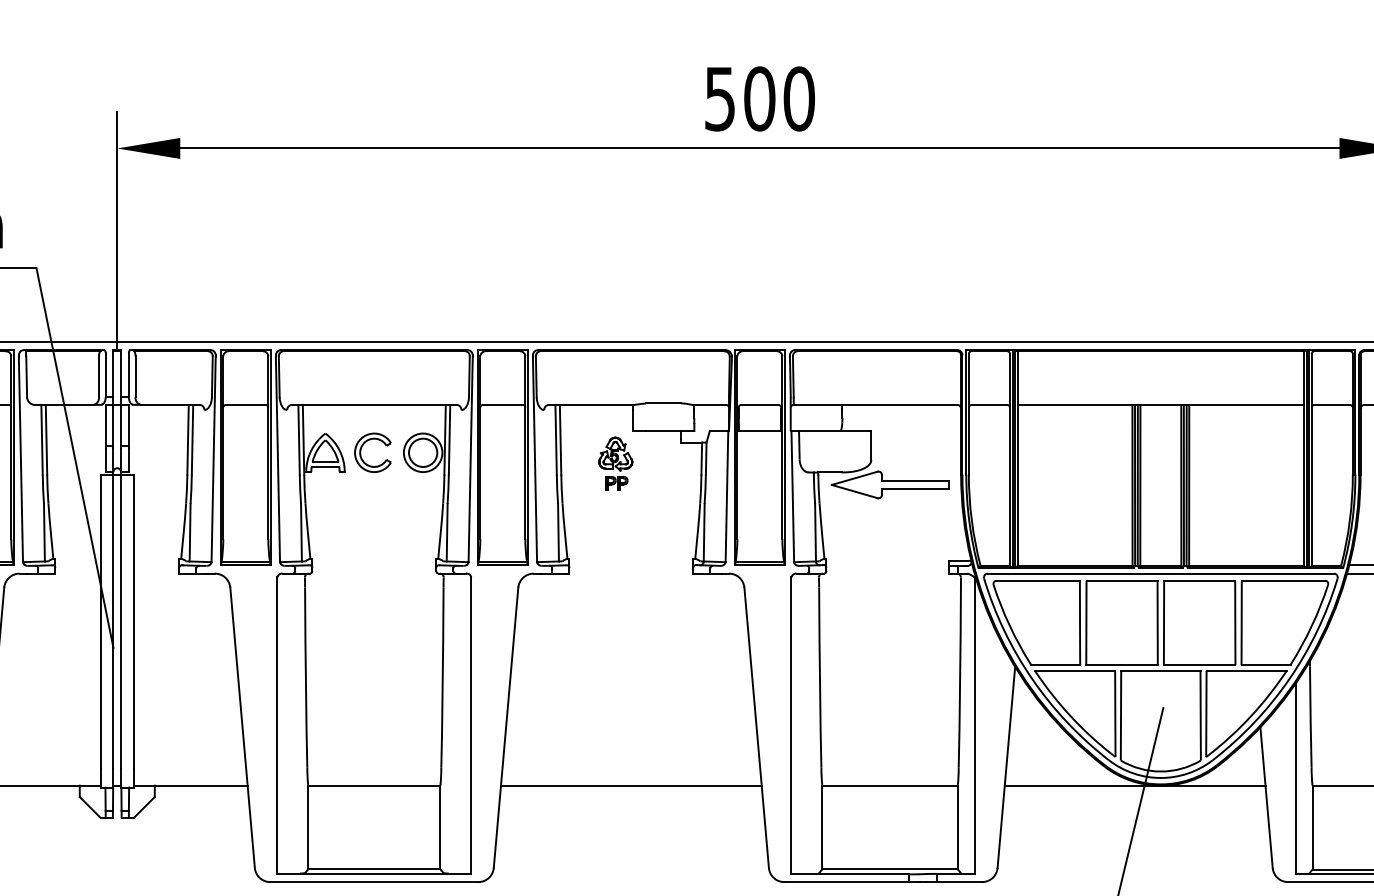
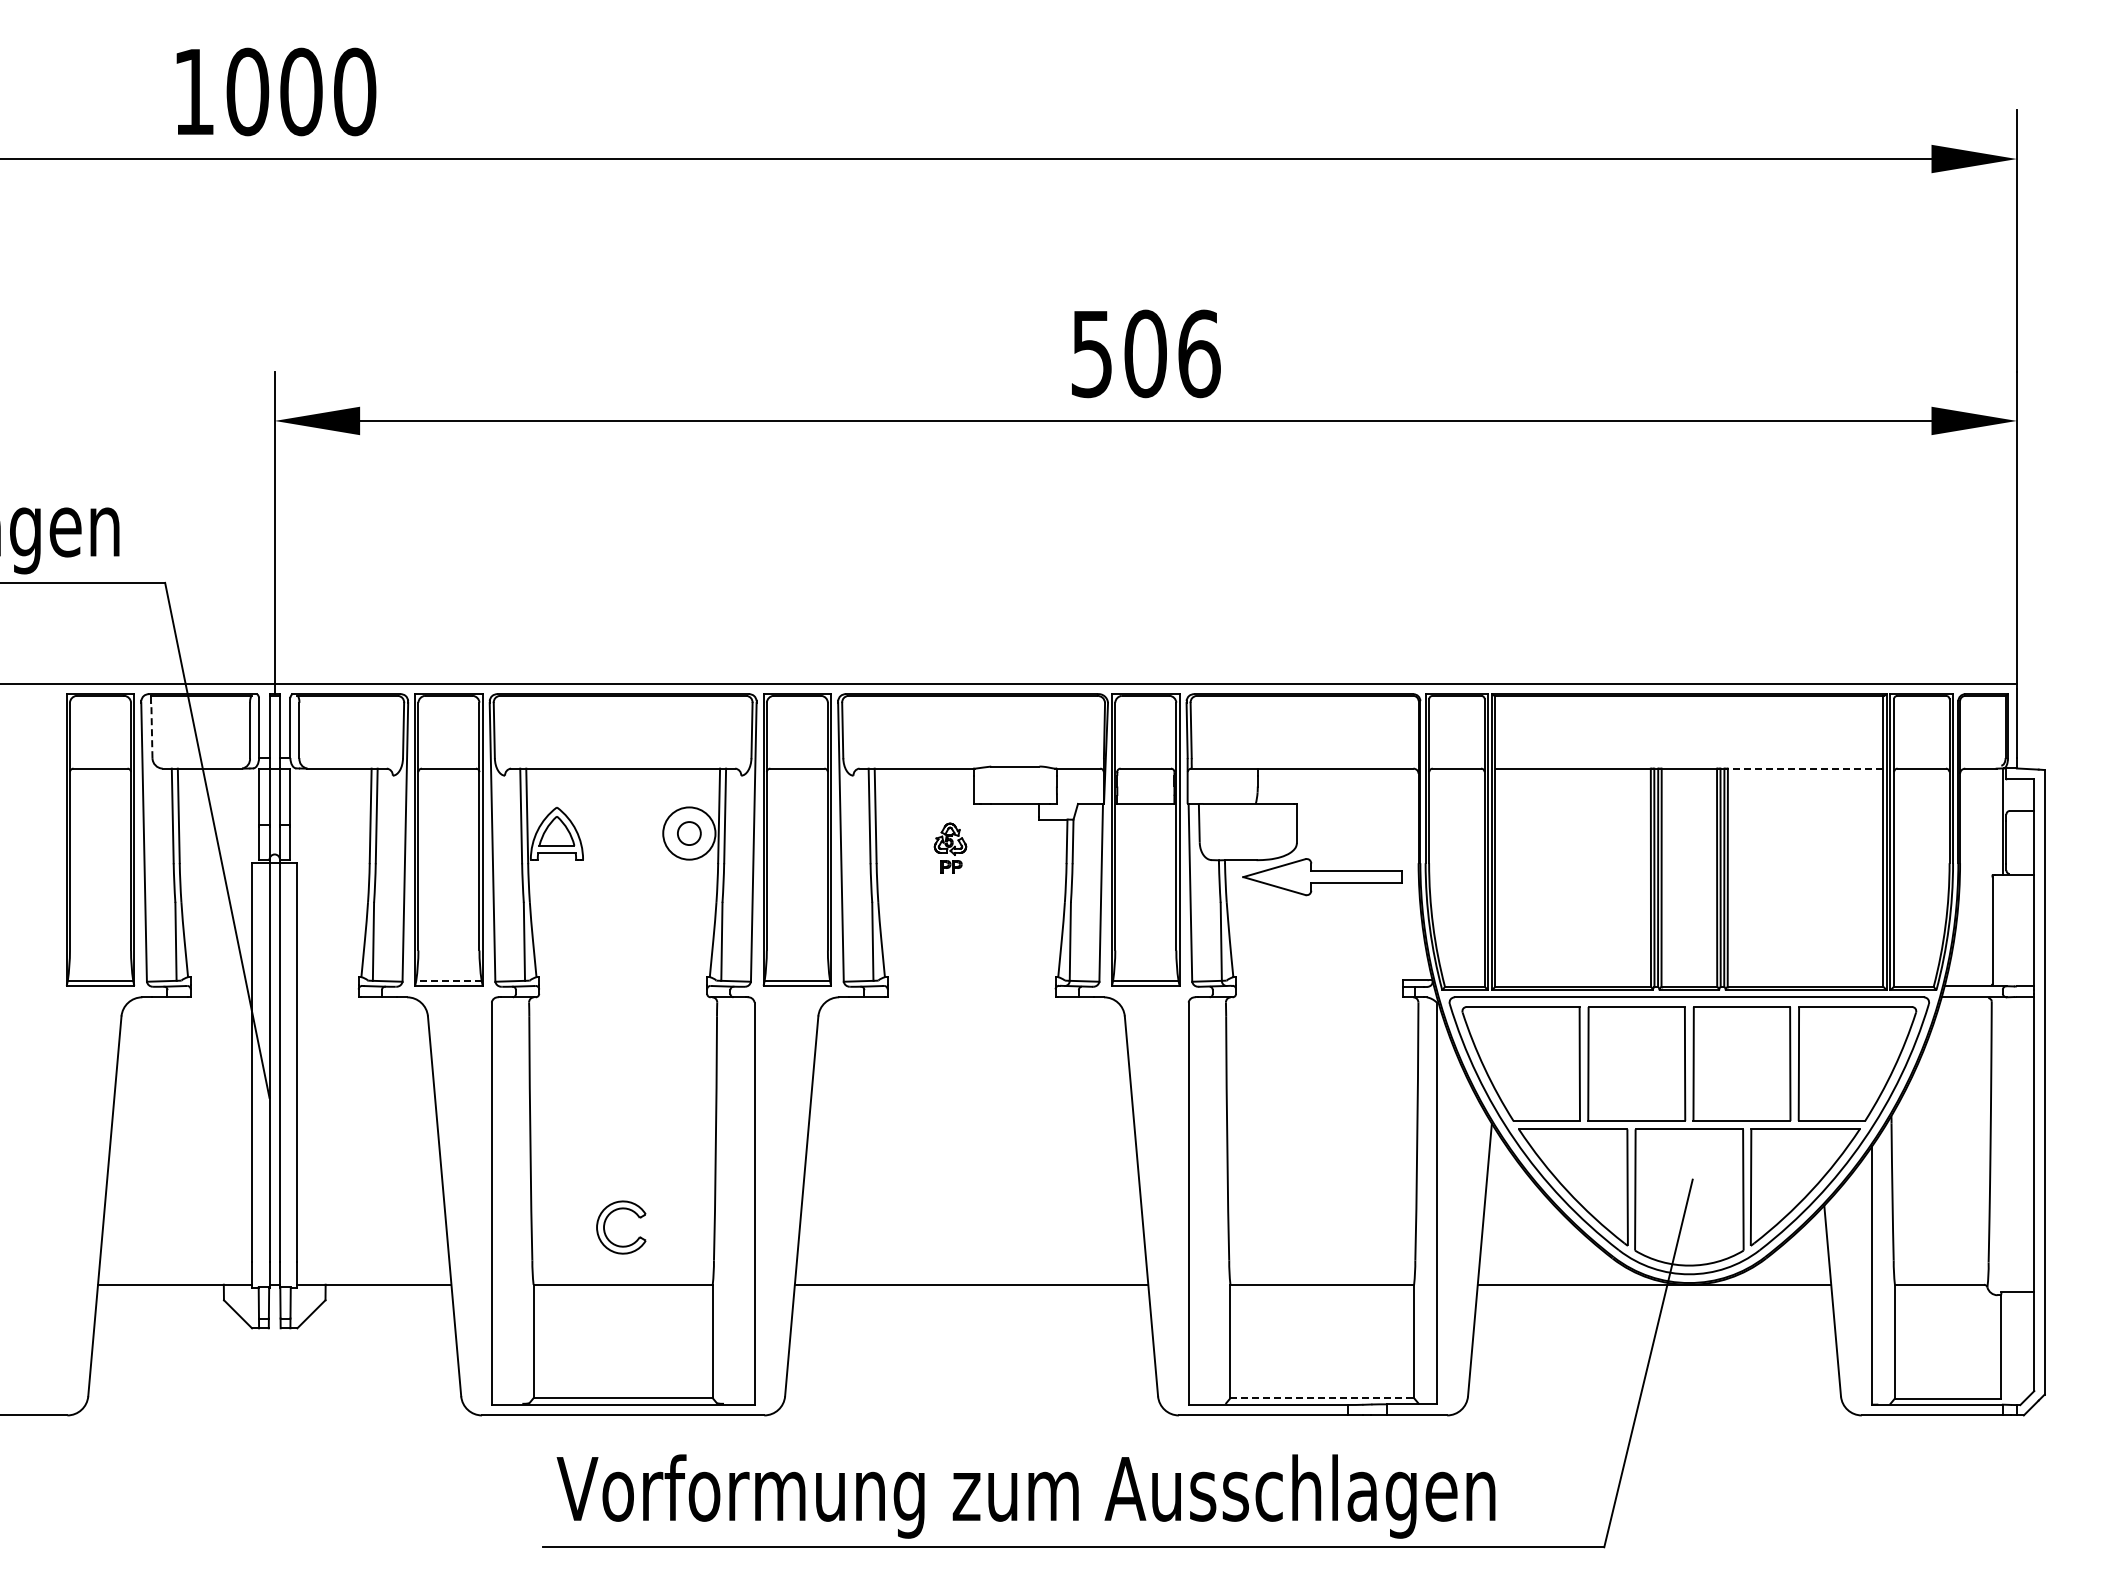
text: (799, 98) -> (1199, 353), 500 -> 506
line: (26, 376) -> (151, 730), solid -> dashed
line: (1245, 404) -> (1803, 768), solid -> dashed
part: (361, 450) -> (605, 1224), moved
circle: (423, 452) -> (689, 833), size x0.6
part: (615, 463) -> (950, 848), size x0.7
line: (245, 561) -> (448, 980), solid -> dashed
line: (890, 869) -> (1322, 1398), solid -> dashed

